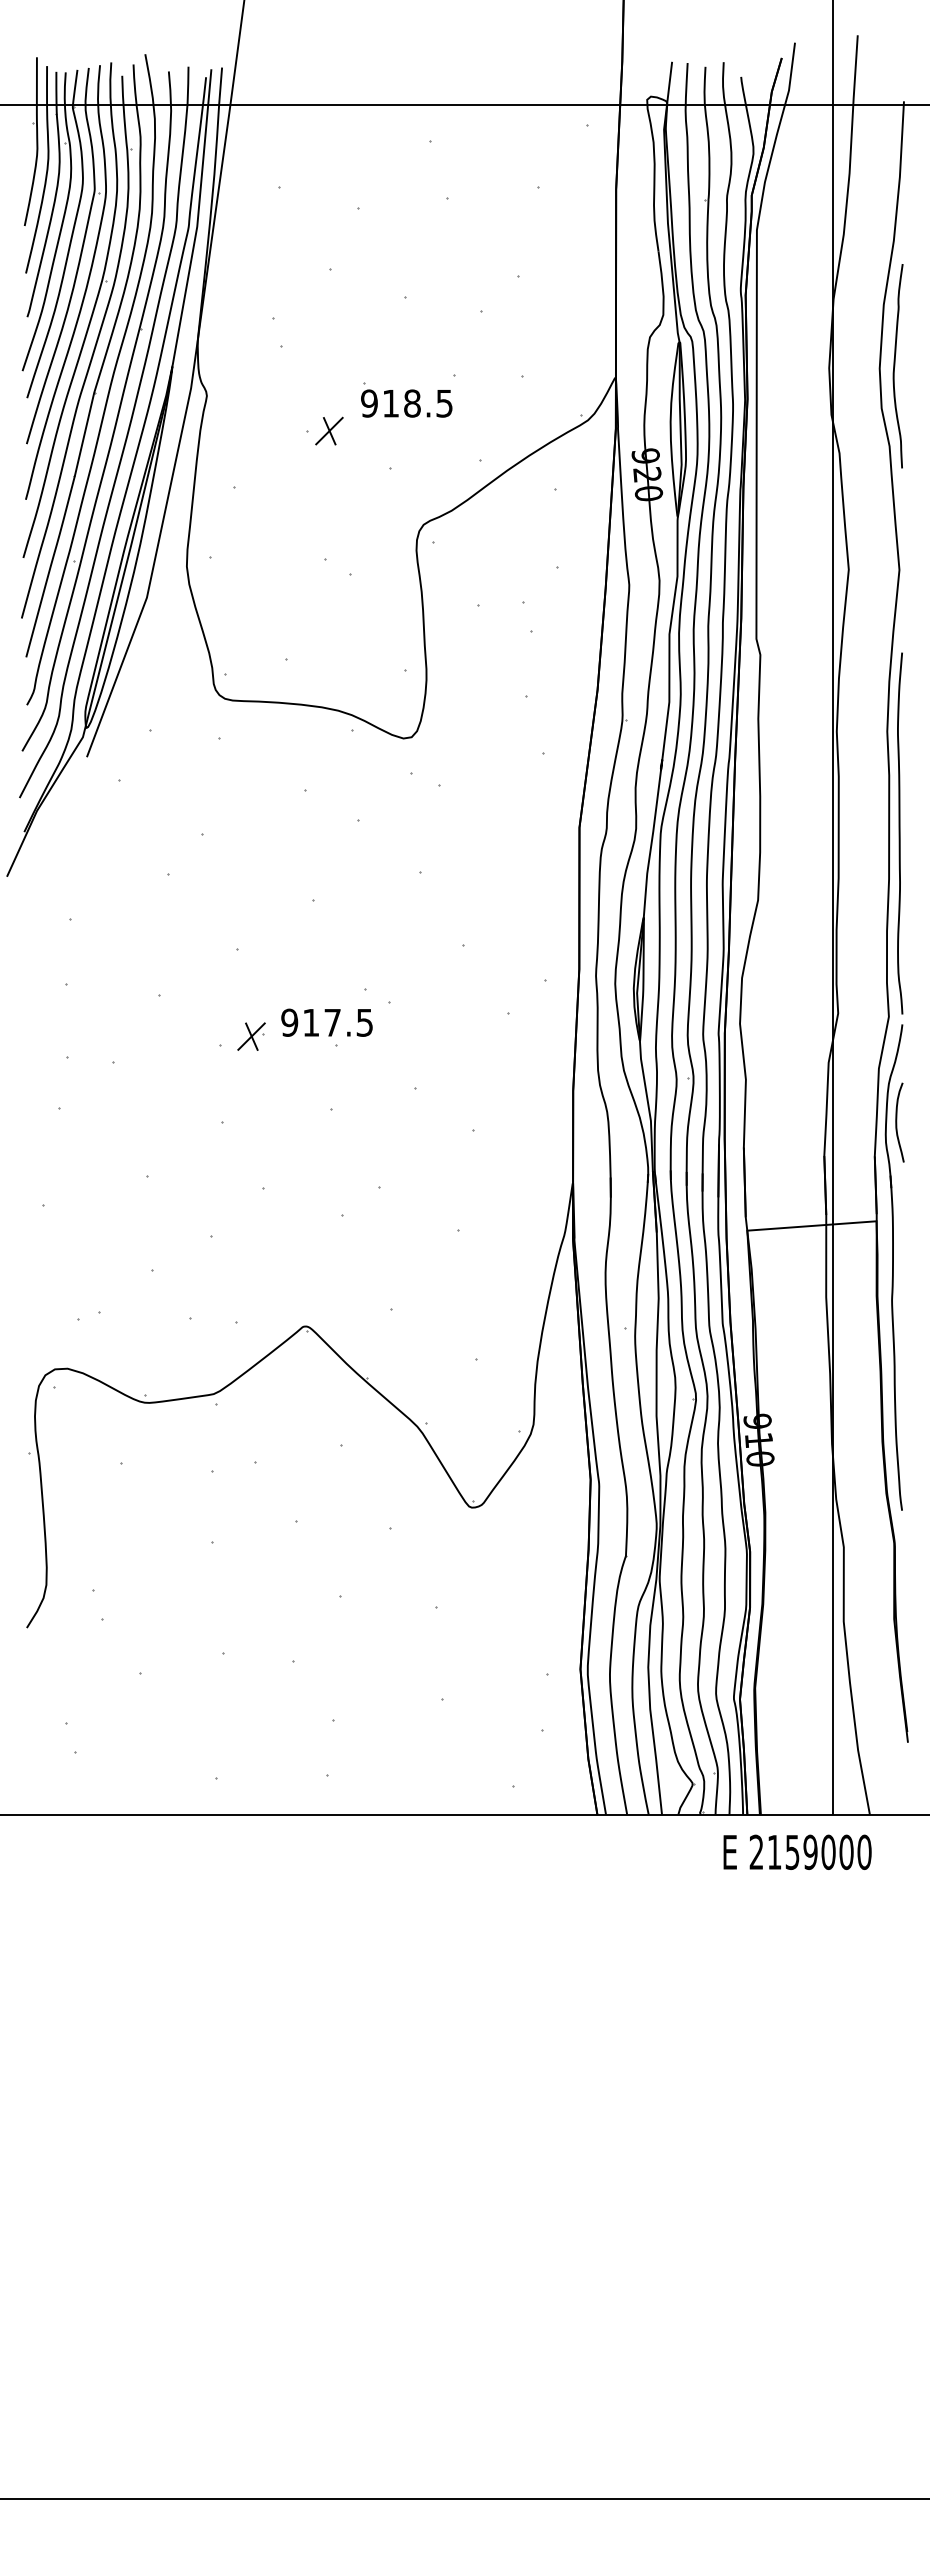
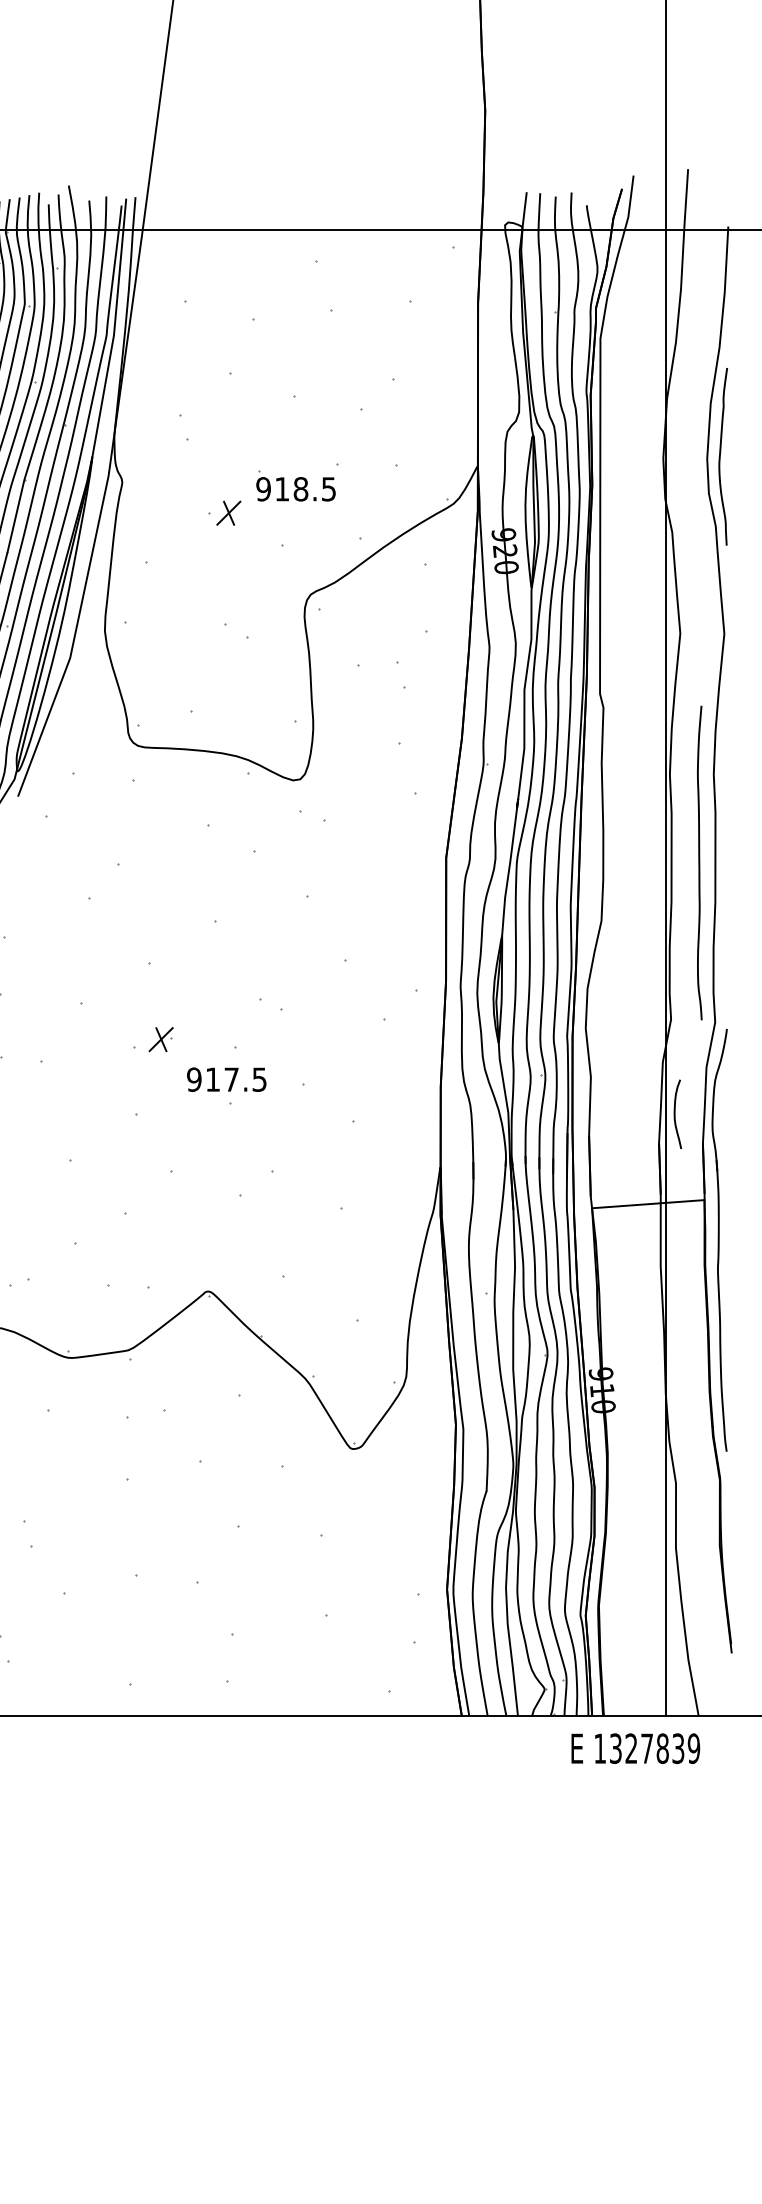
curve: (900, 833) -> (700, 863), moved
text: (326, 1022) -> (226, 1079), moved
curve: (897, 1122) -> (675, 1114), moved
text: (810, 1852) -> (647, 1748), 2159000 -> 1327839

